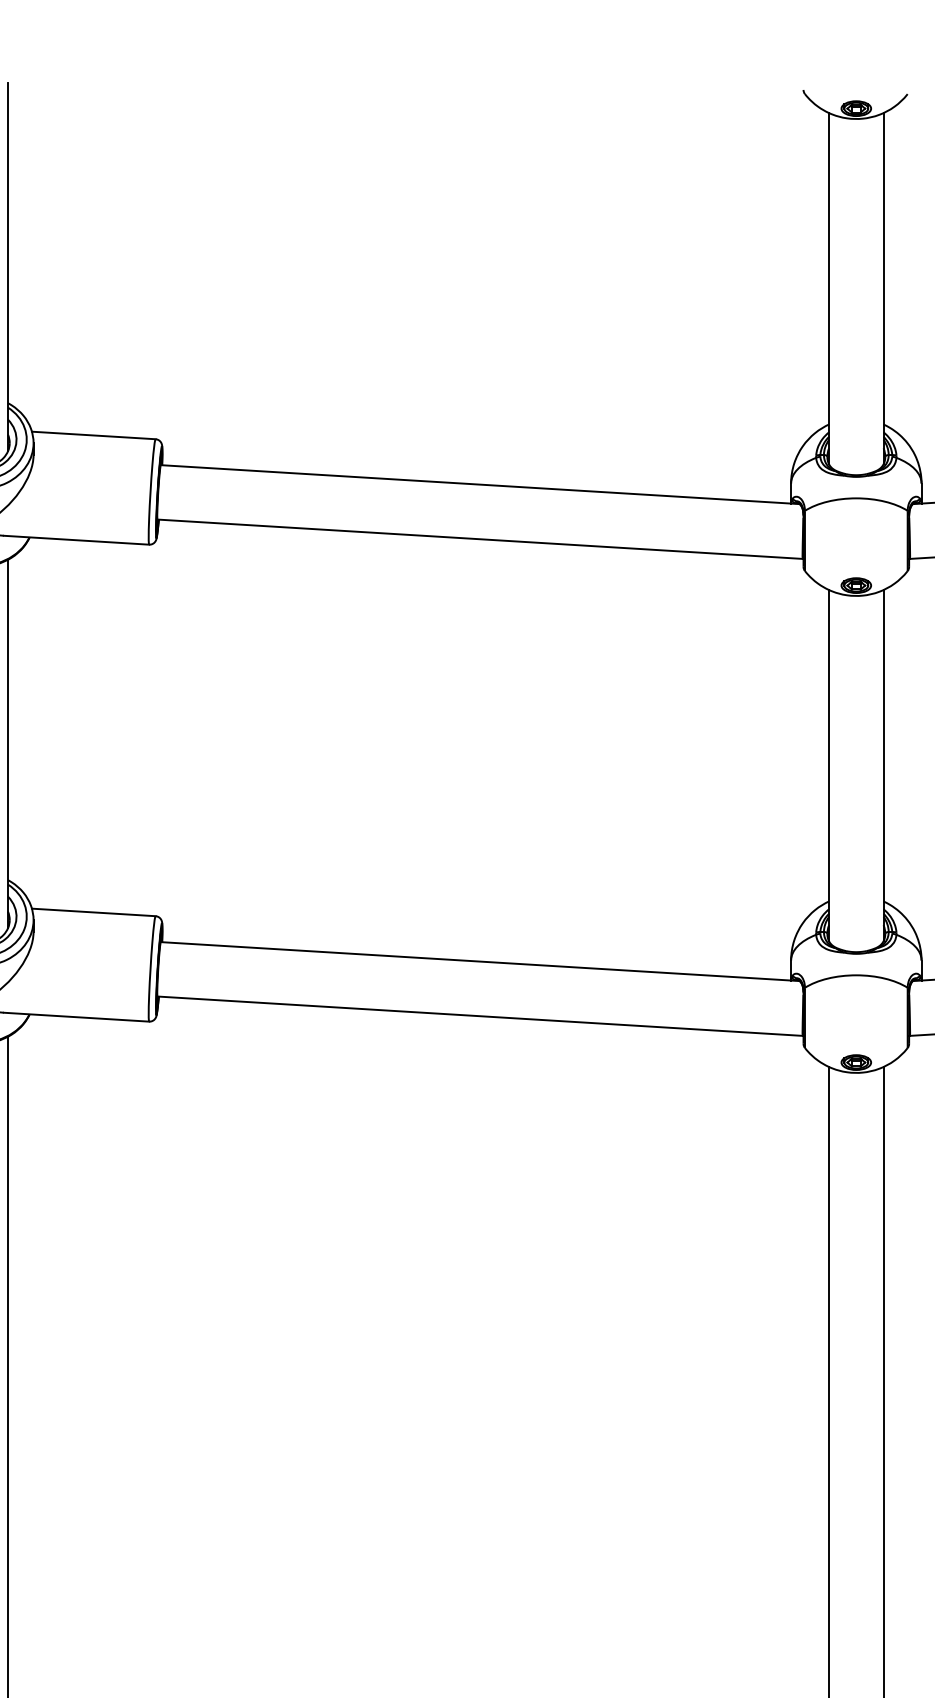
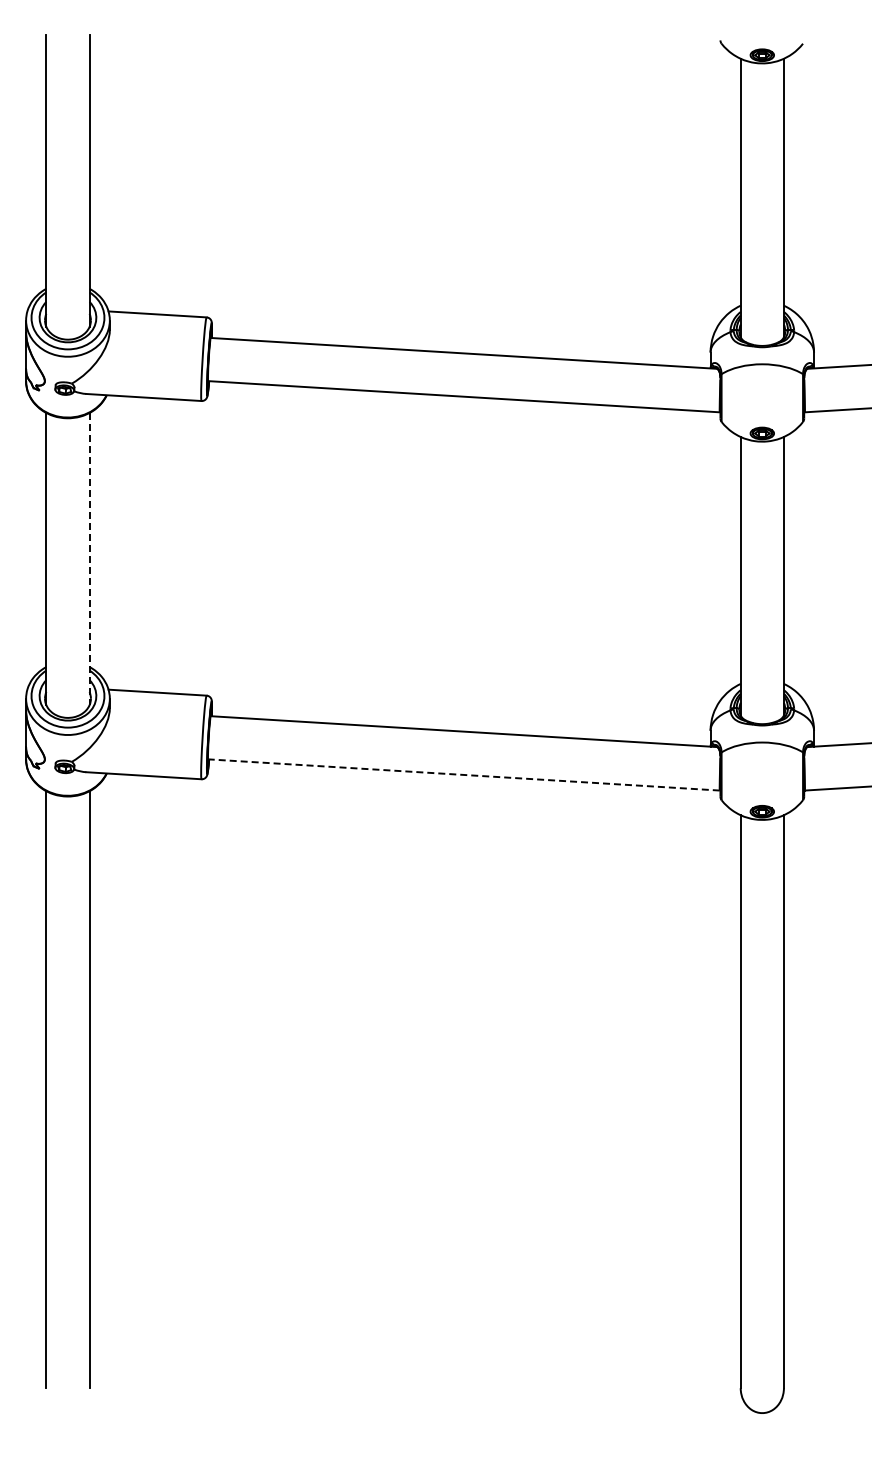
line: (7, 744) -> (89, 559), solid -> dashed
line: (479, 1015) -> (463, 774), solid -> dashed

